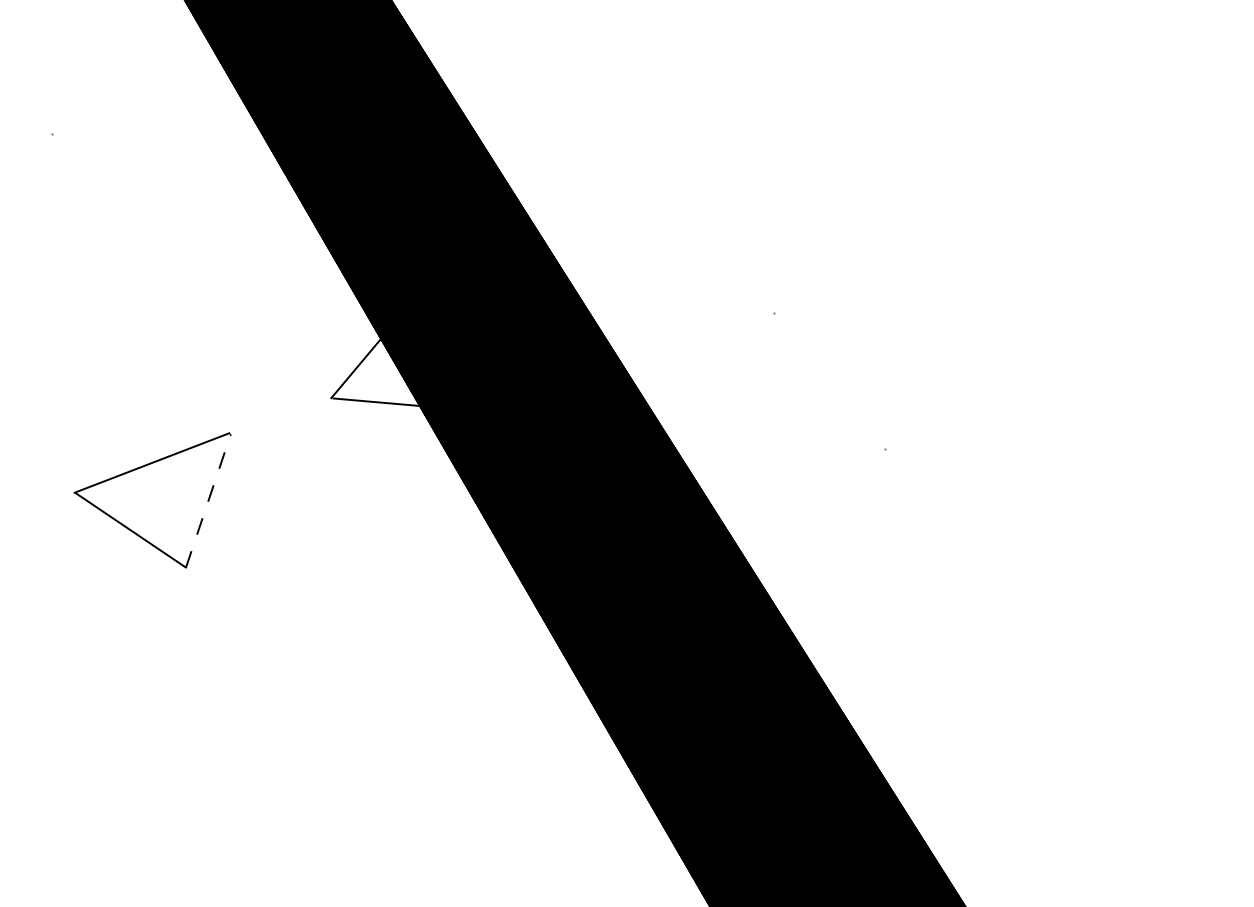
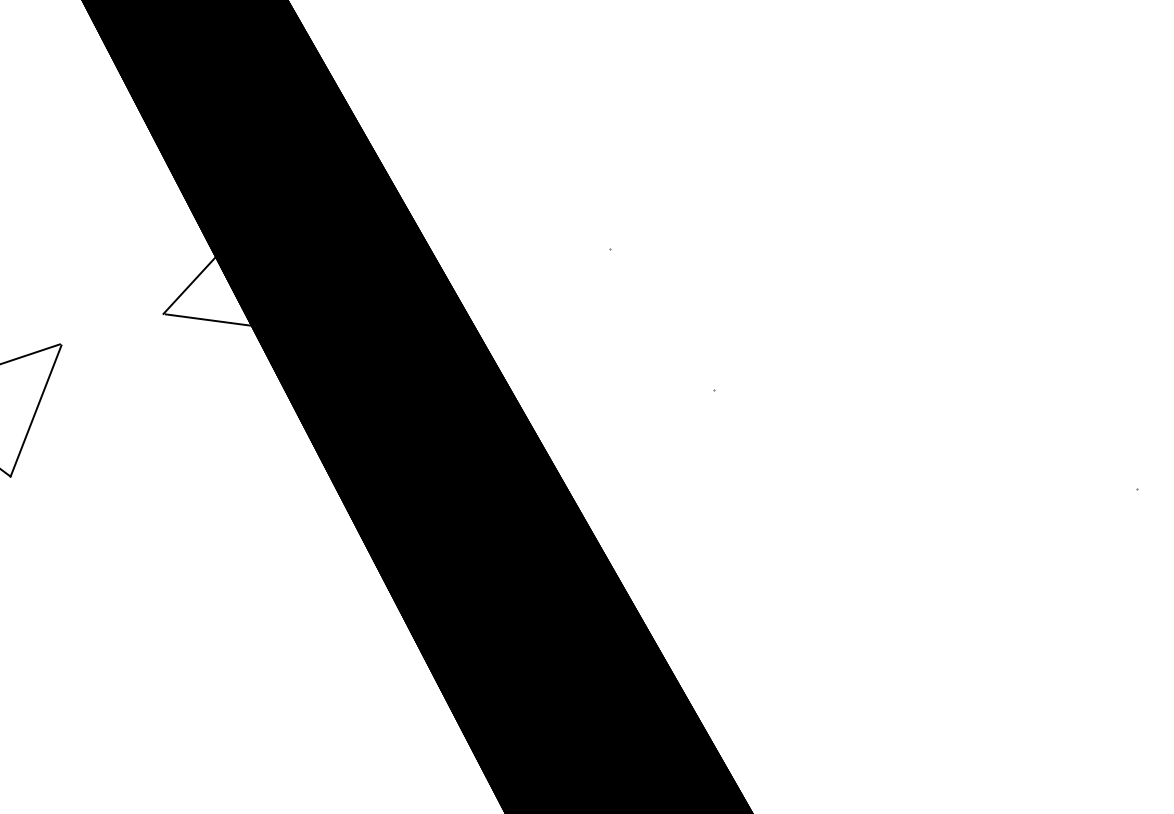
line: (208, 500) -> (36, 410), dashed -> solid

